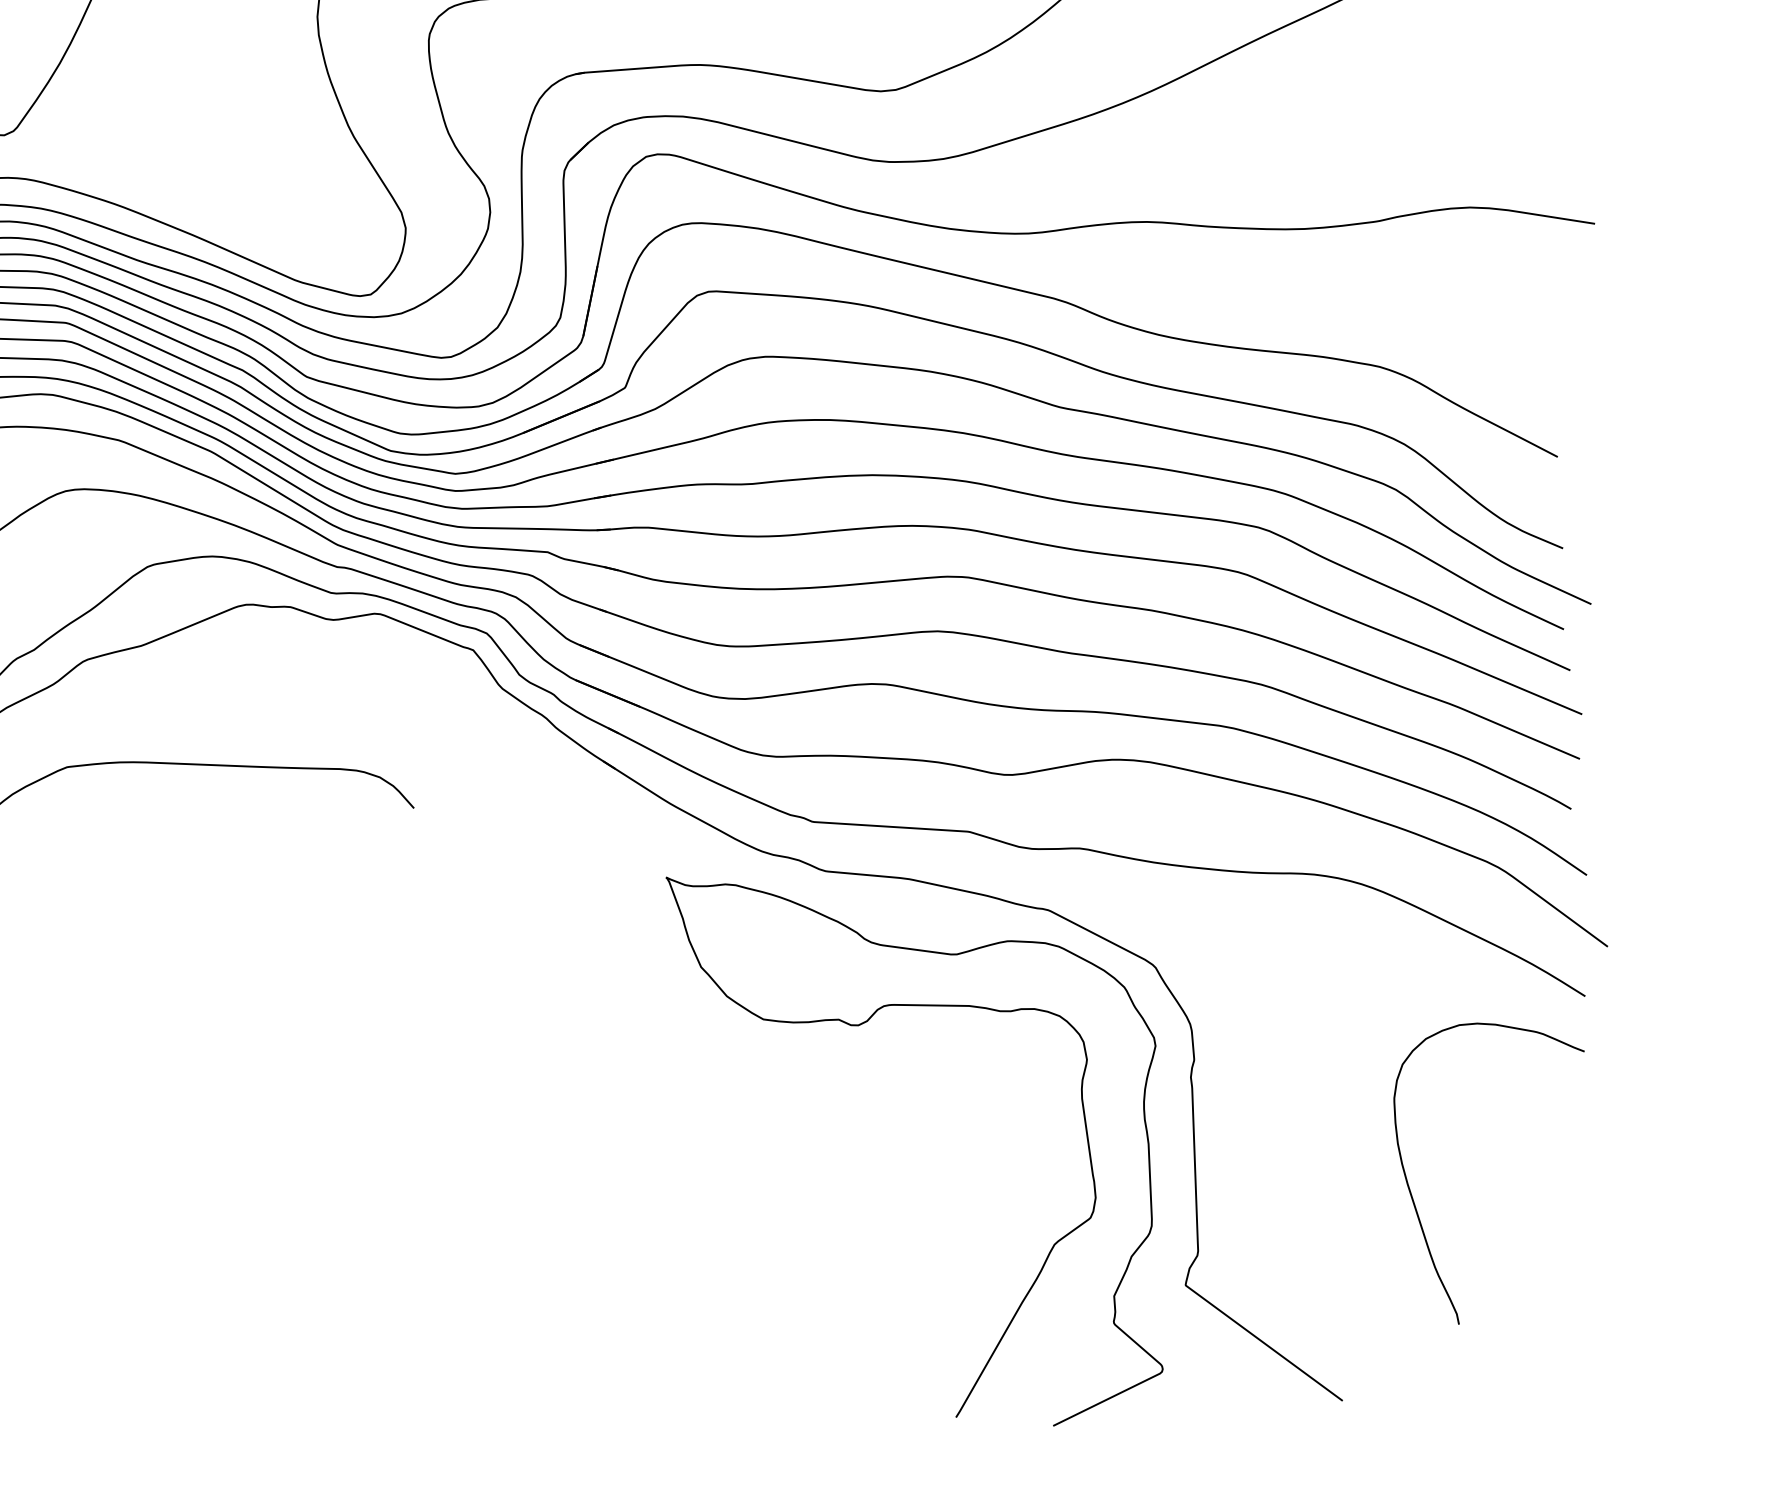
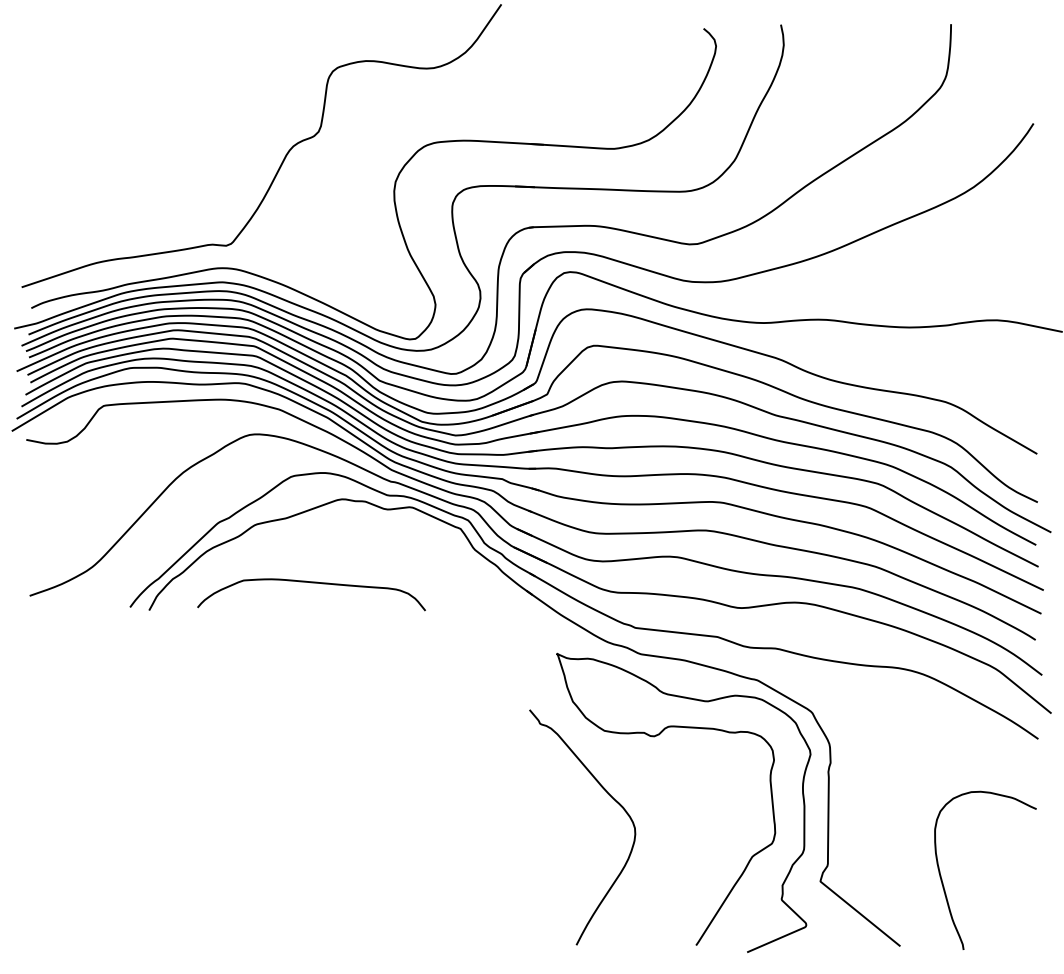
curve: (782, 1144) -> (611, 797), added
curve: (1414, 1198) -> (943, 882), moved

